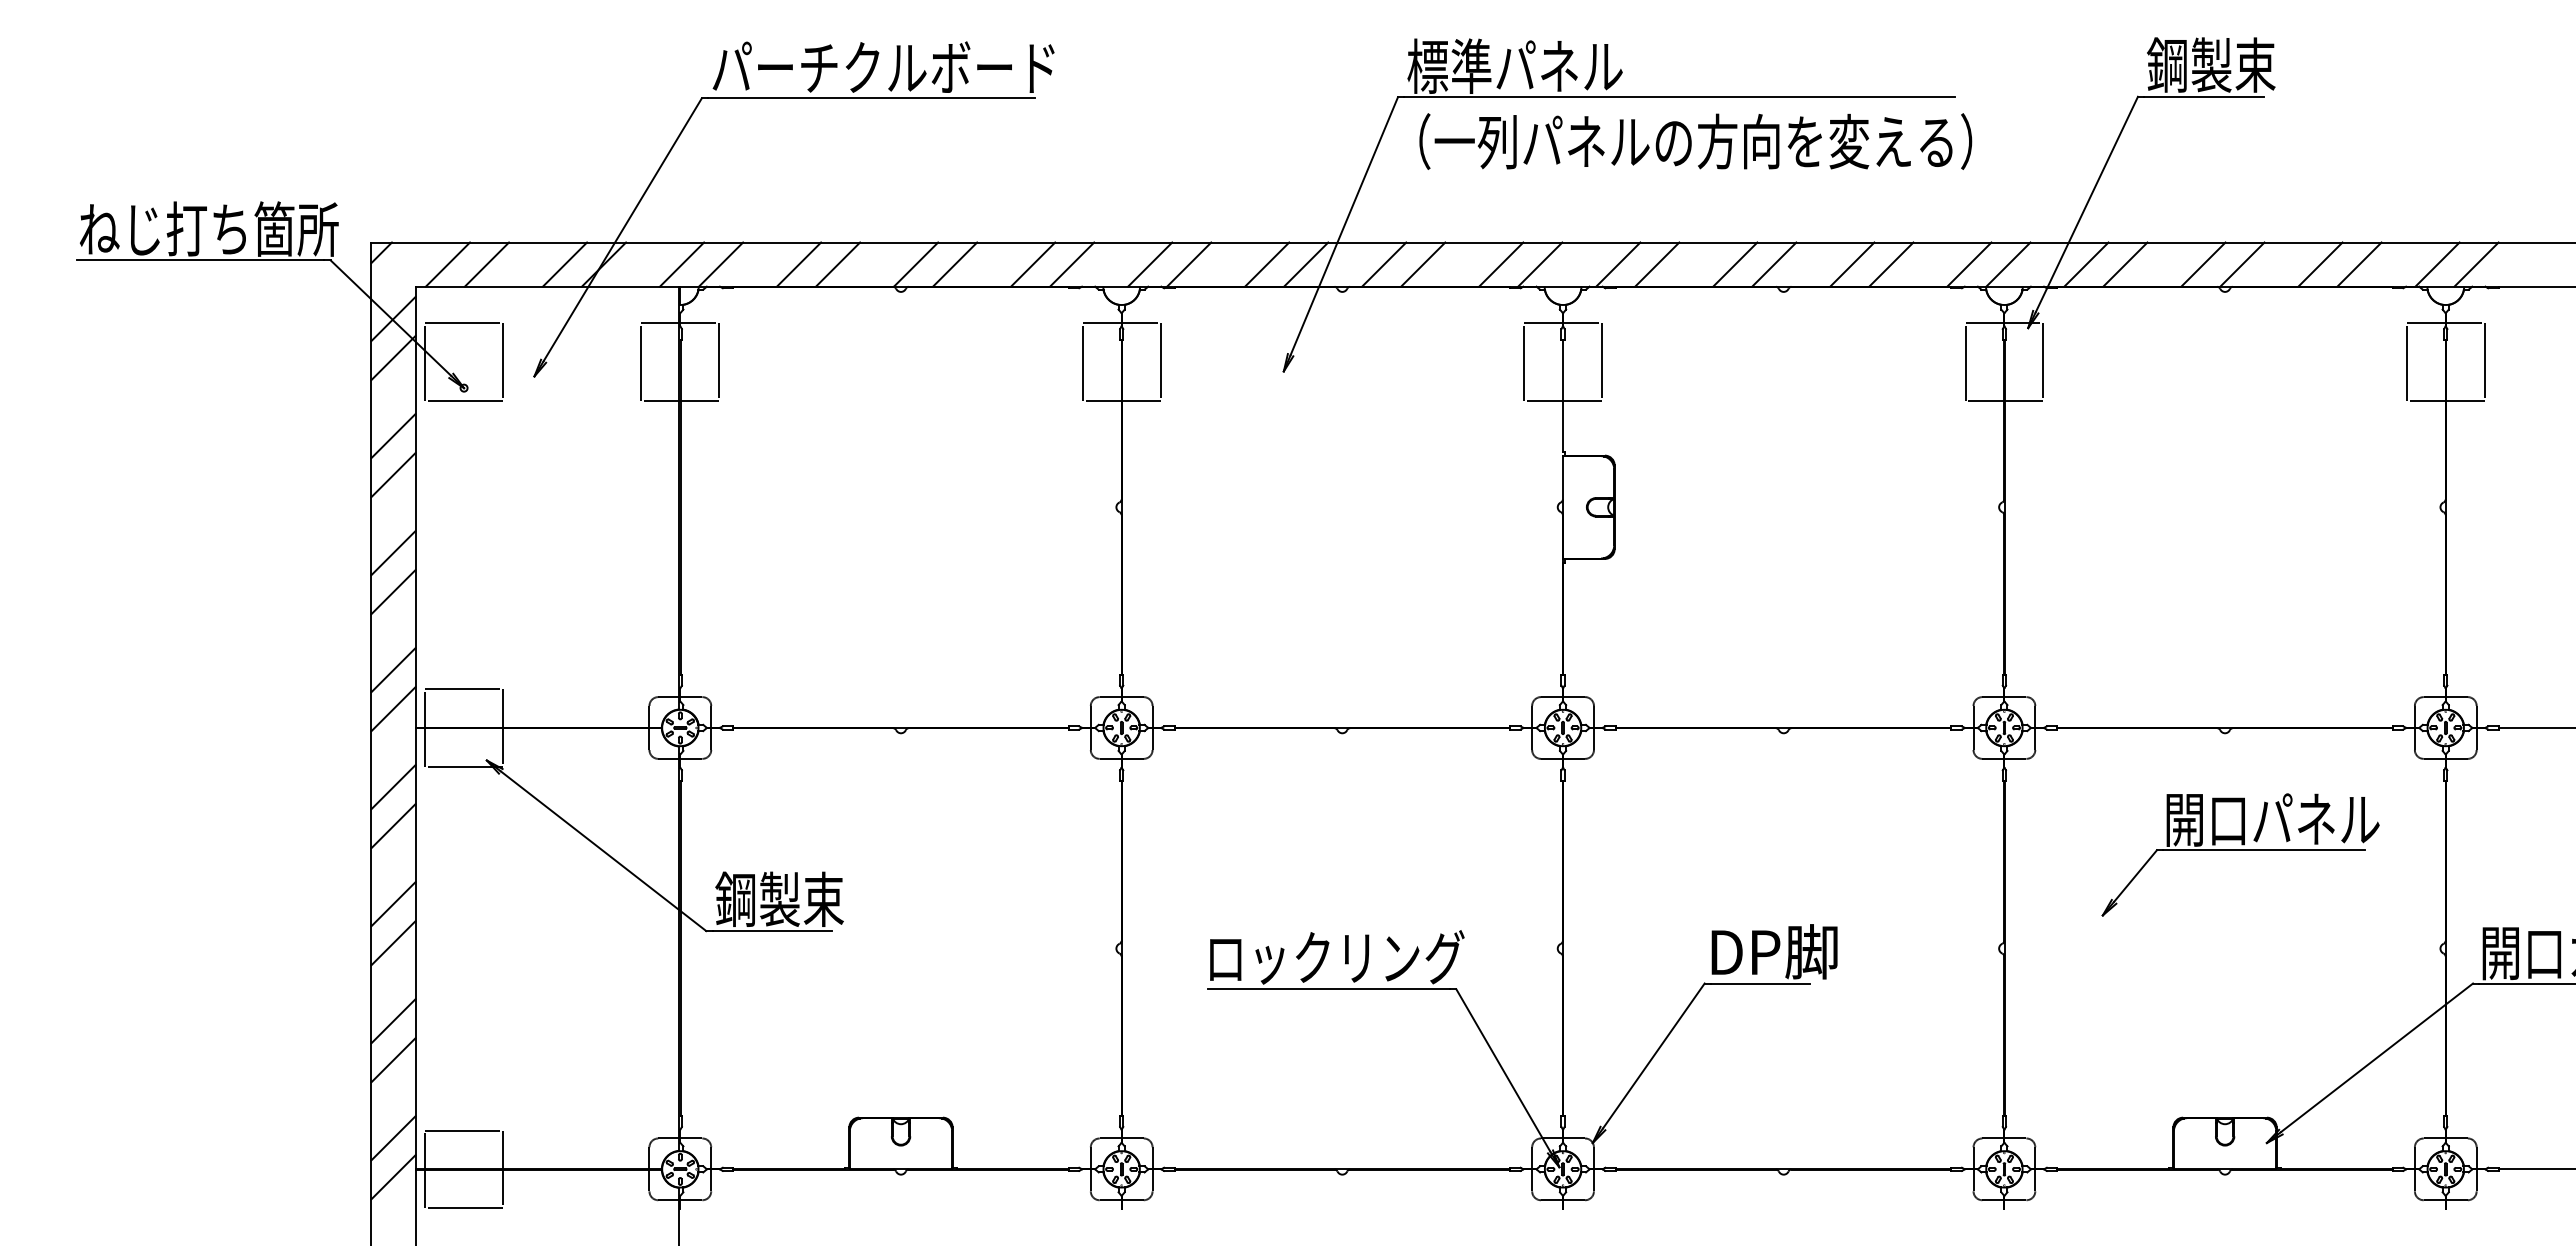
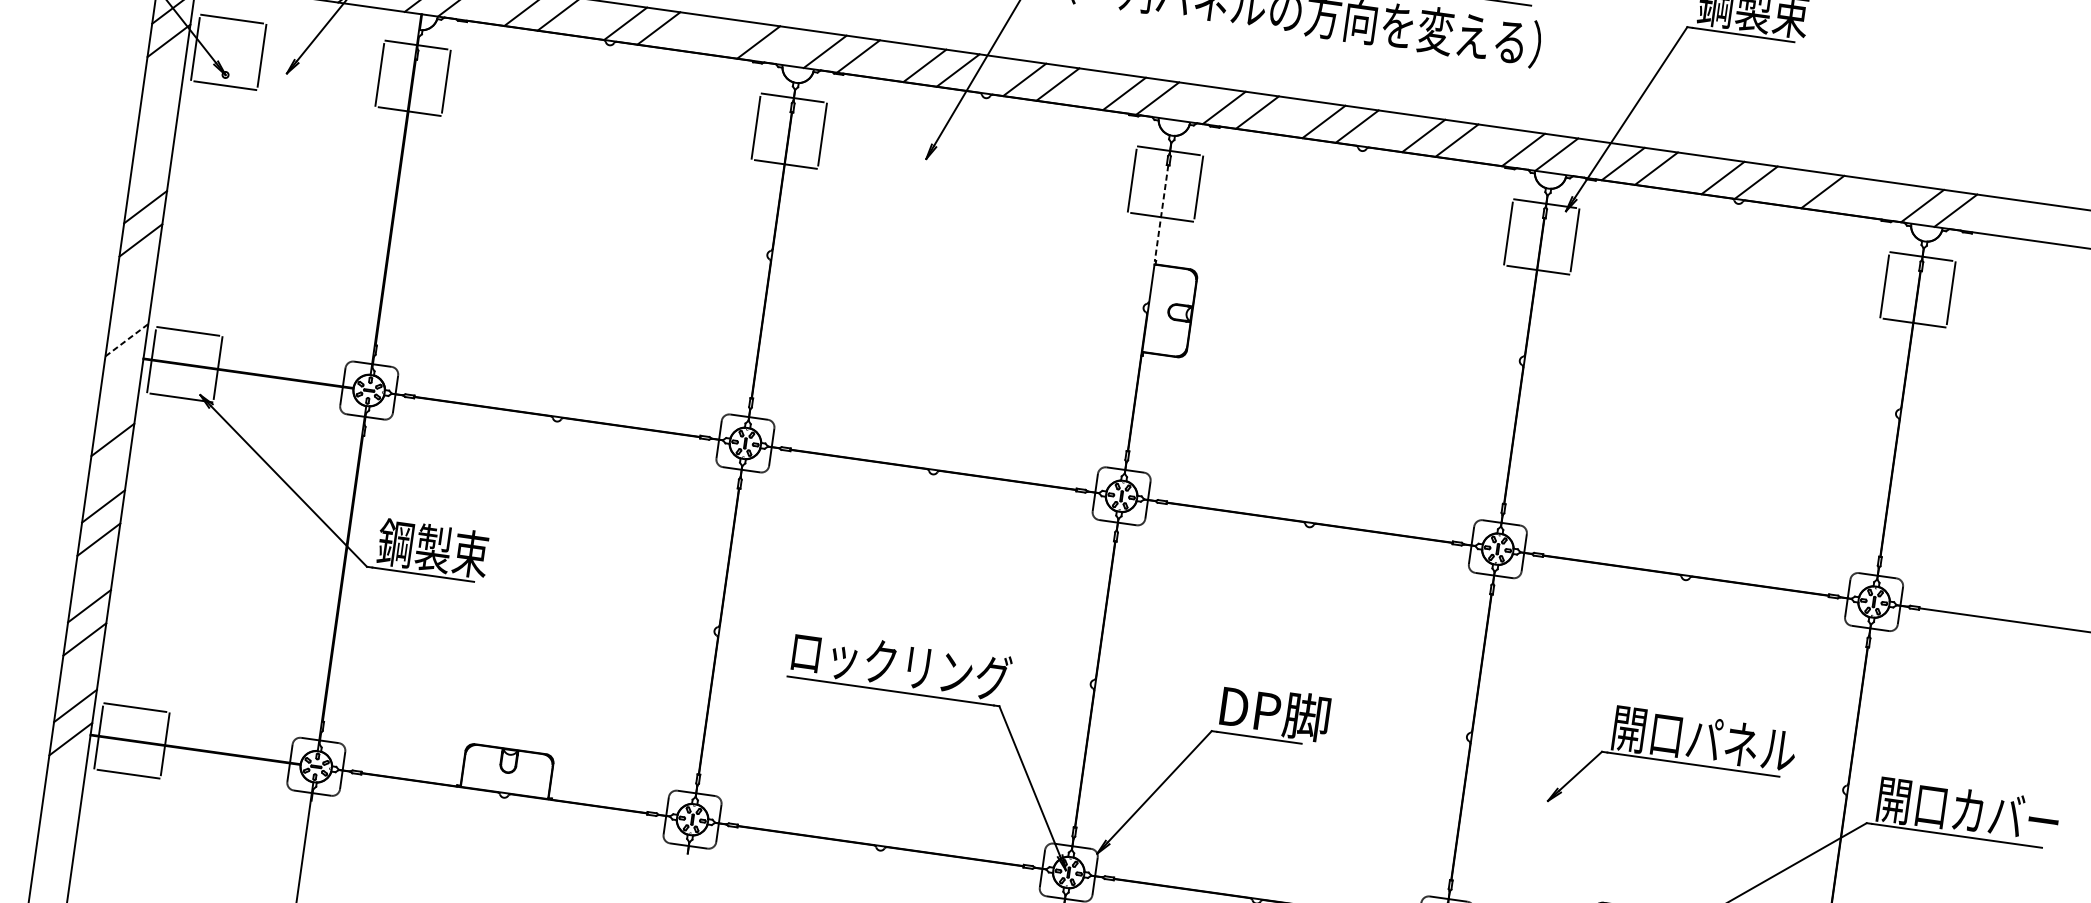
line: (1033, 264) -> (725, 37), removed
line: (2359, 264) -> (1856, 196), removed
line: (1563, 396) -> (1161, 213), solid -> dashed
line: (393, 436) -> (159, 107), removed
line: (393, 475) -> (154, 140), removed
line: (393, 670) -> (131, 307), removed
line: (393, 708) -> (127, 339), solid -> dashed
line: (393, 787) -> (117, 406), removed
part: (2240, 854) -> (1672, 765), moved

